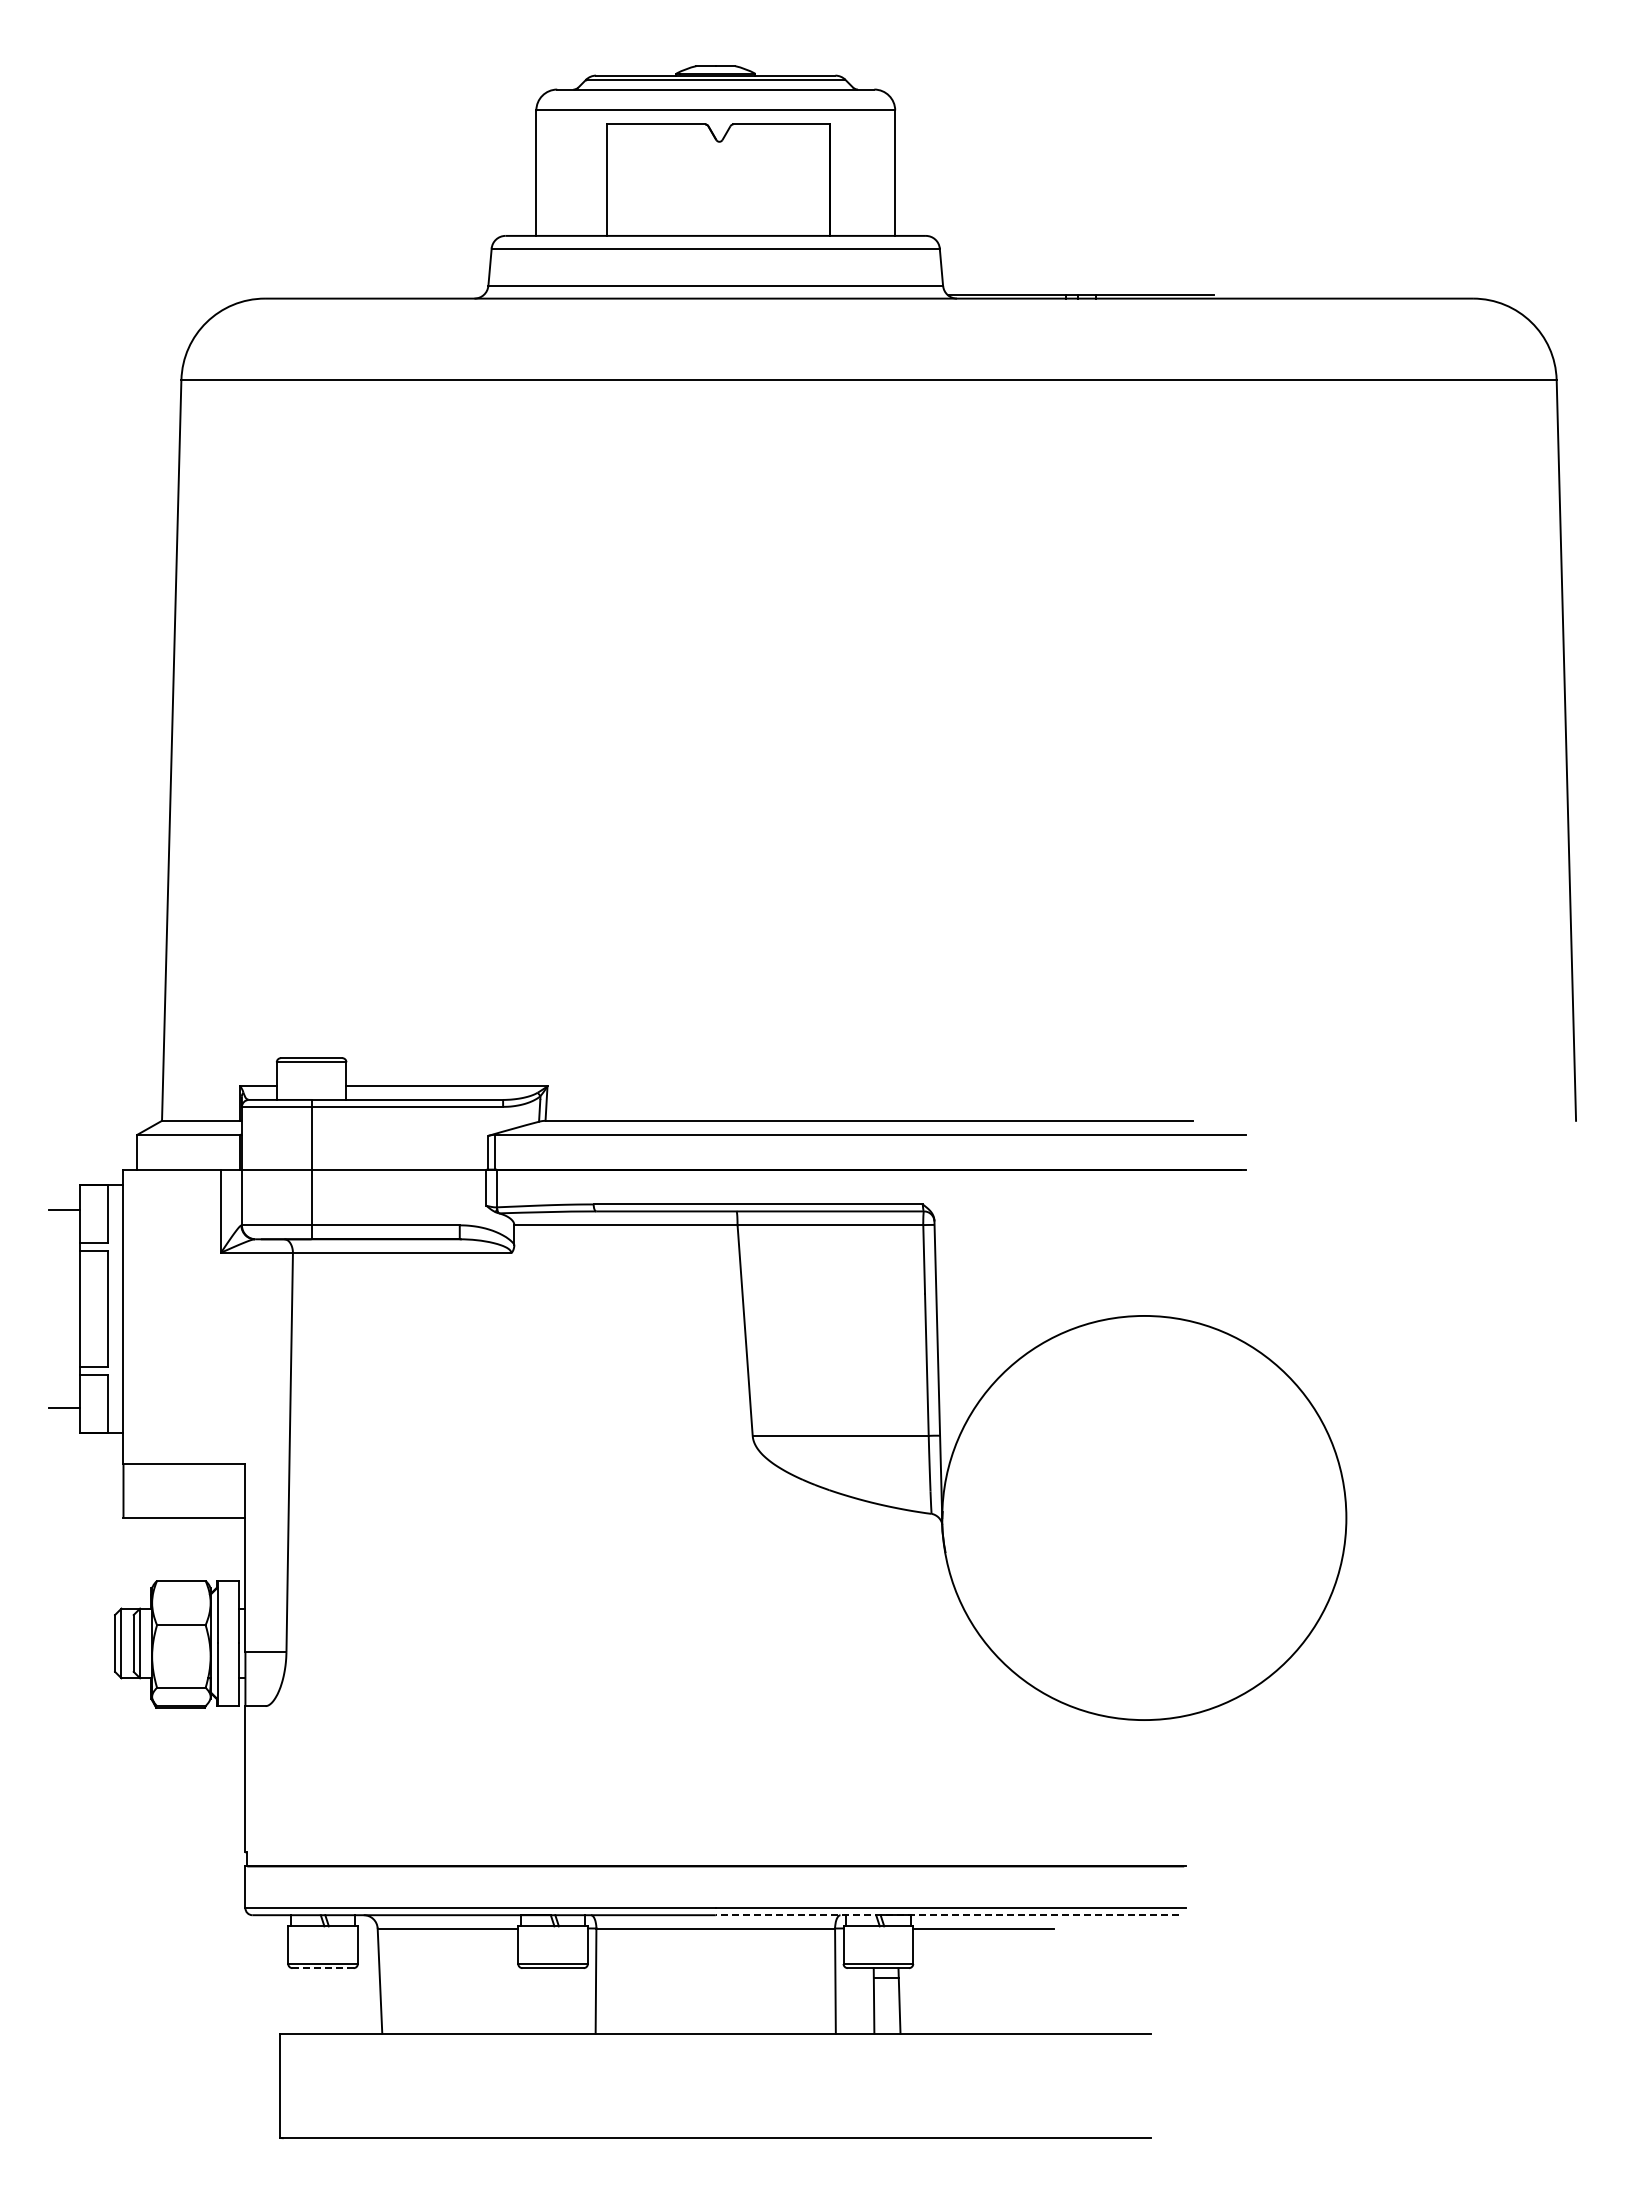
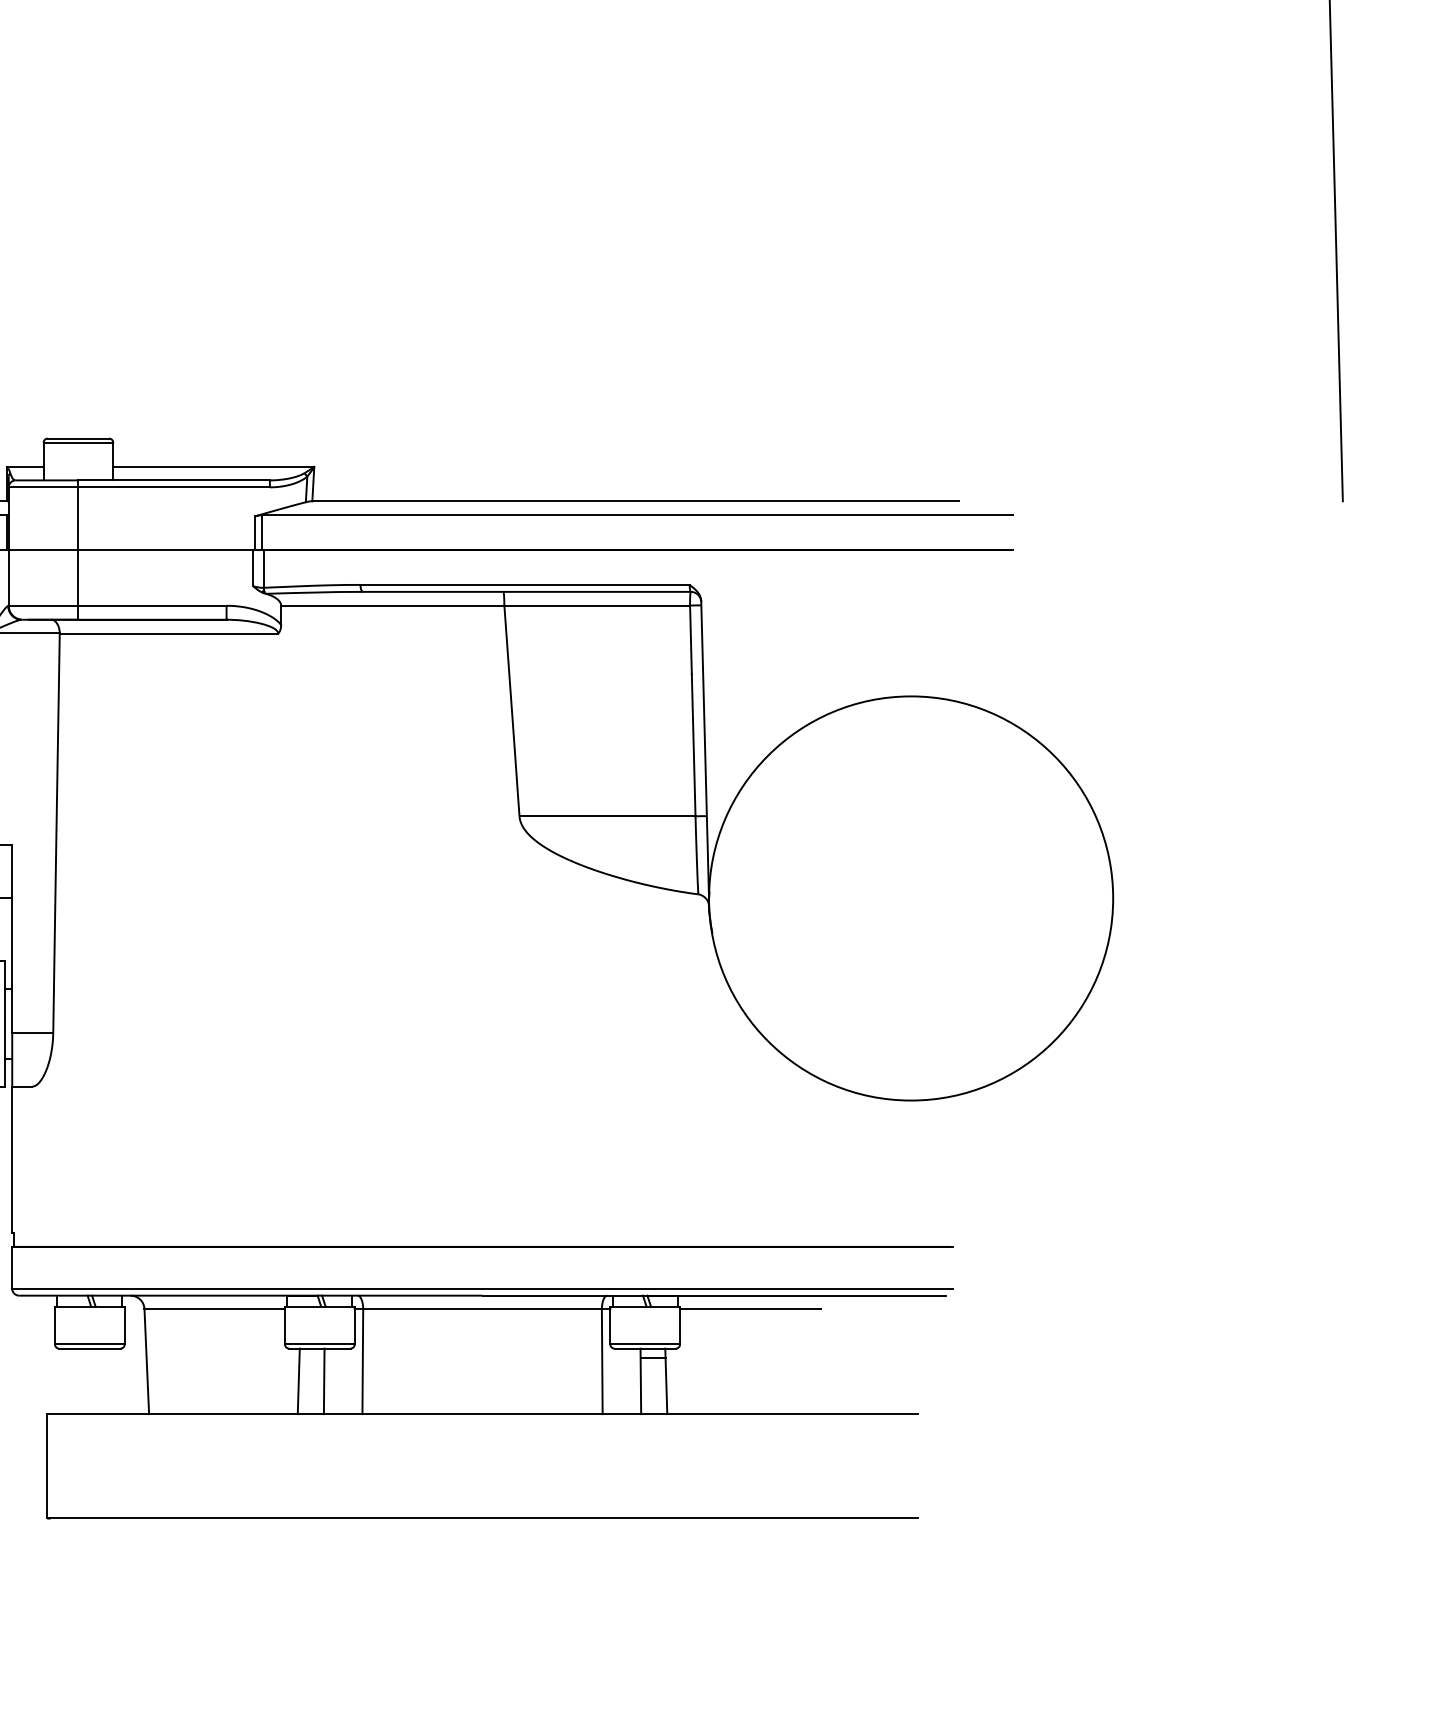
line: (947, 1915) -> (714, 1295), dashed -> solid
line: (323, 1968) -> (90, 1348), dashed -> solid
line: (531, 2000) -> (298, 1380), added
line: (557, 2000) -> (324, 1380), added

